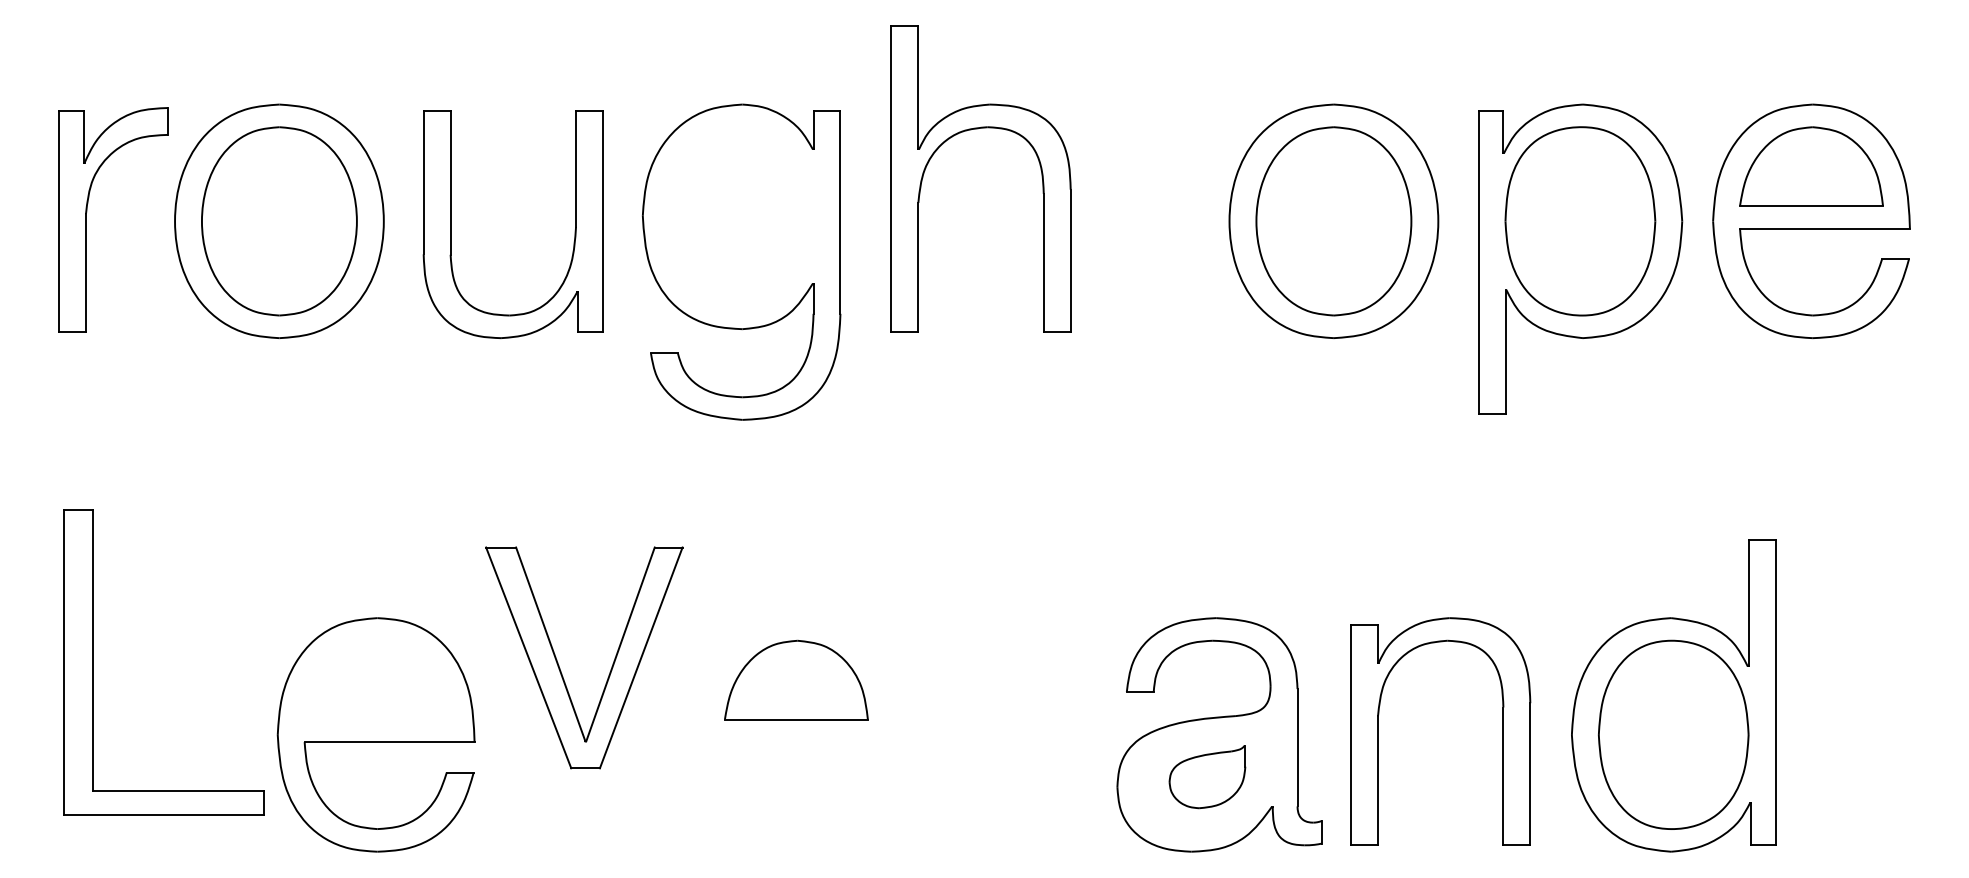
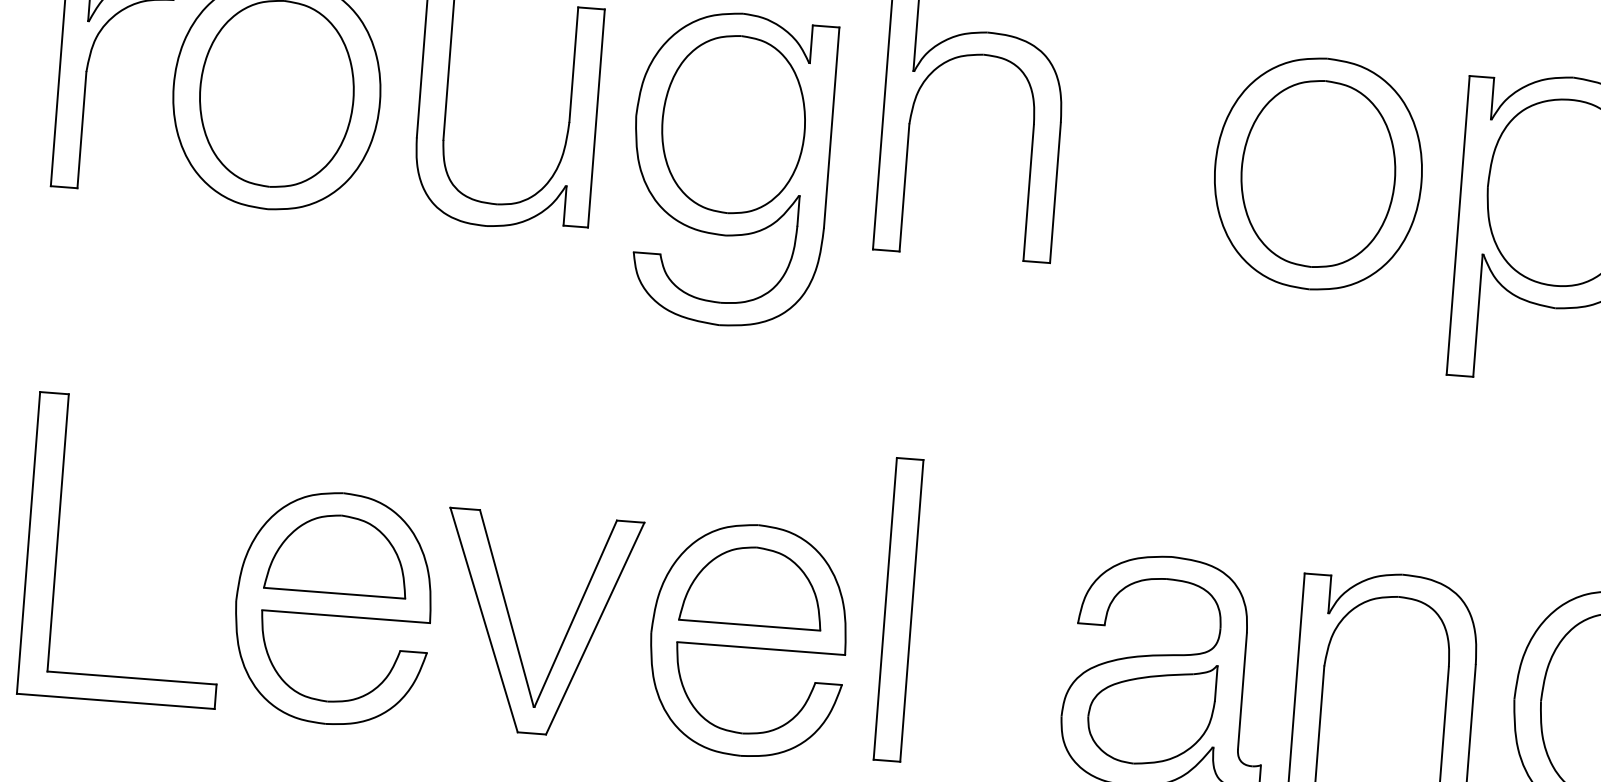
part: (741, 216) -> (733, 124), added
part: (93, 662) -> (57, 545), moved
part: (559, 665) -> (513, 629), moved
part: (375, 679) -> (336, 553), added
part: (945, 692) -> (898, 609), added
part: (796, 734) -> (748, 639), added
part: (1207, 776) -> (1151, 712), size x1.67

